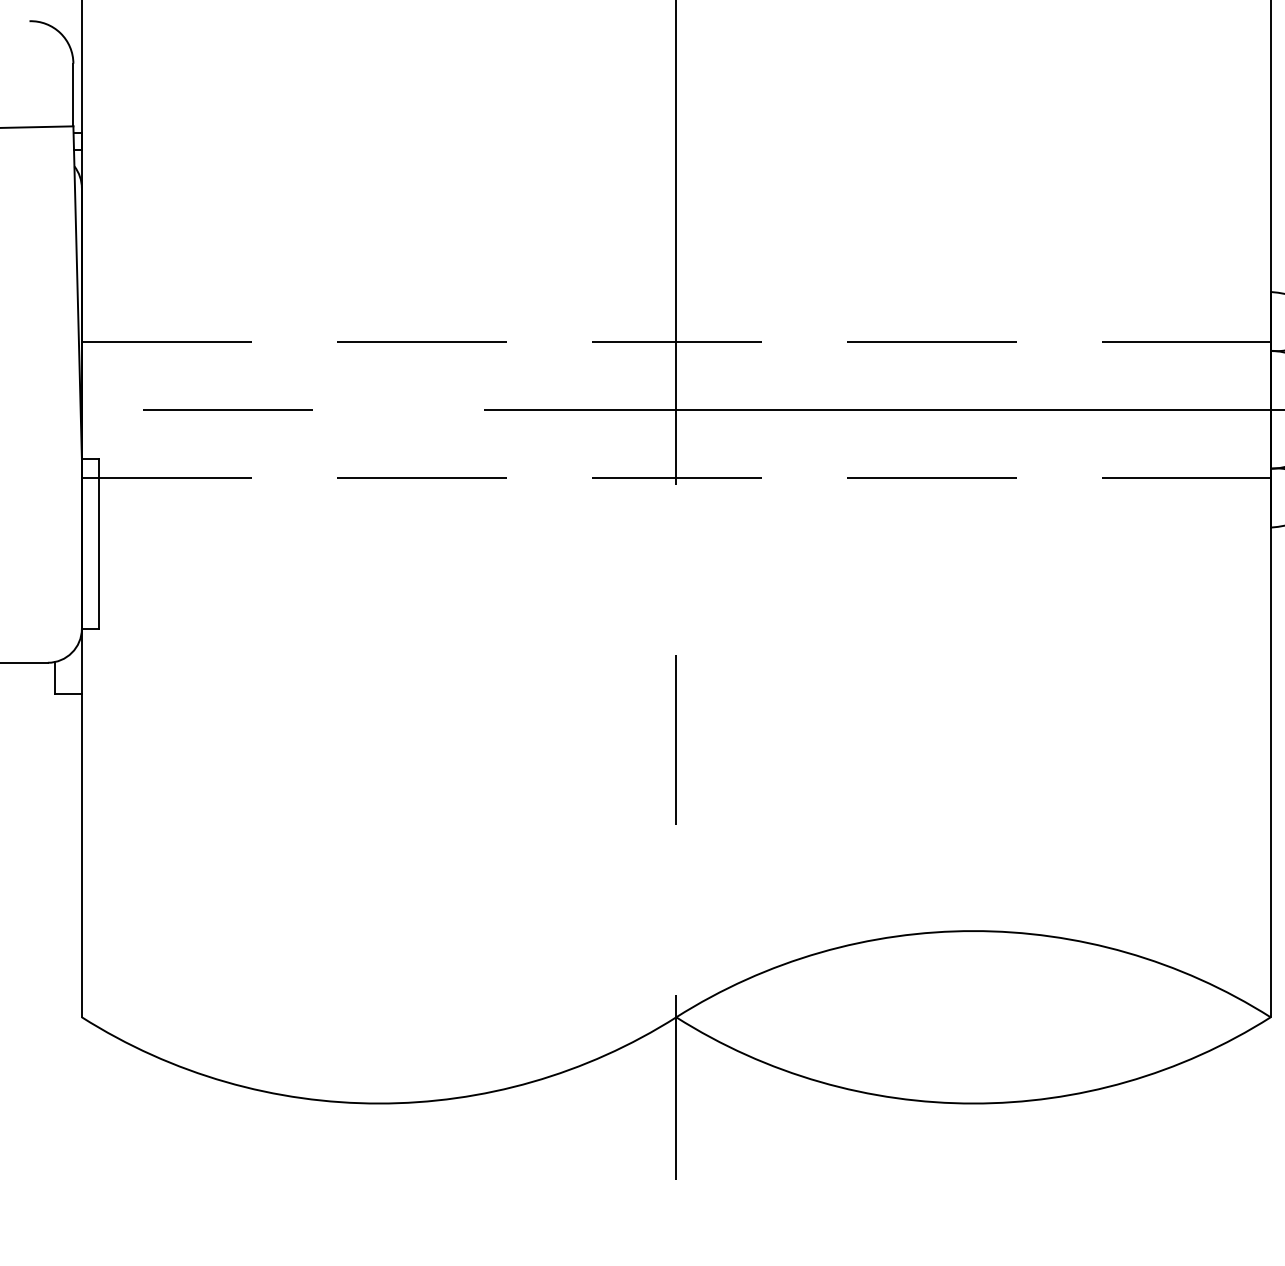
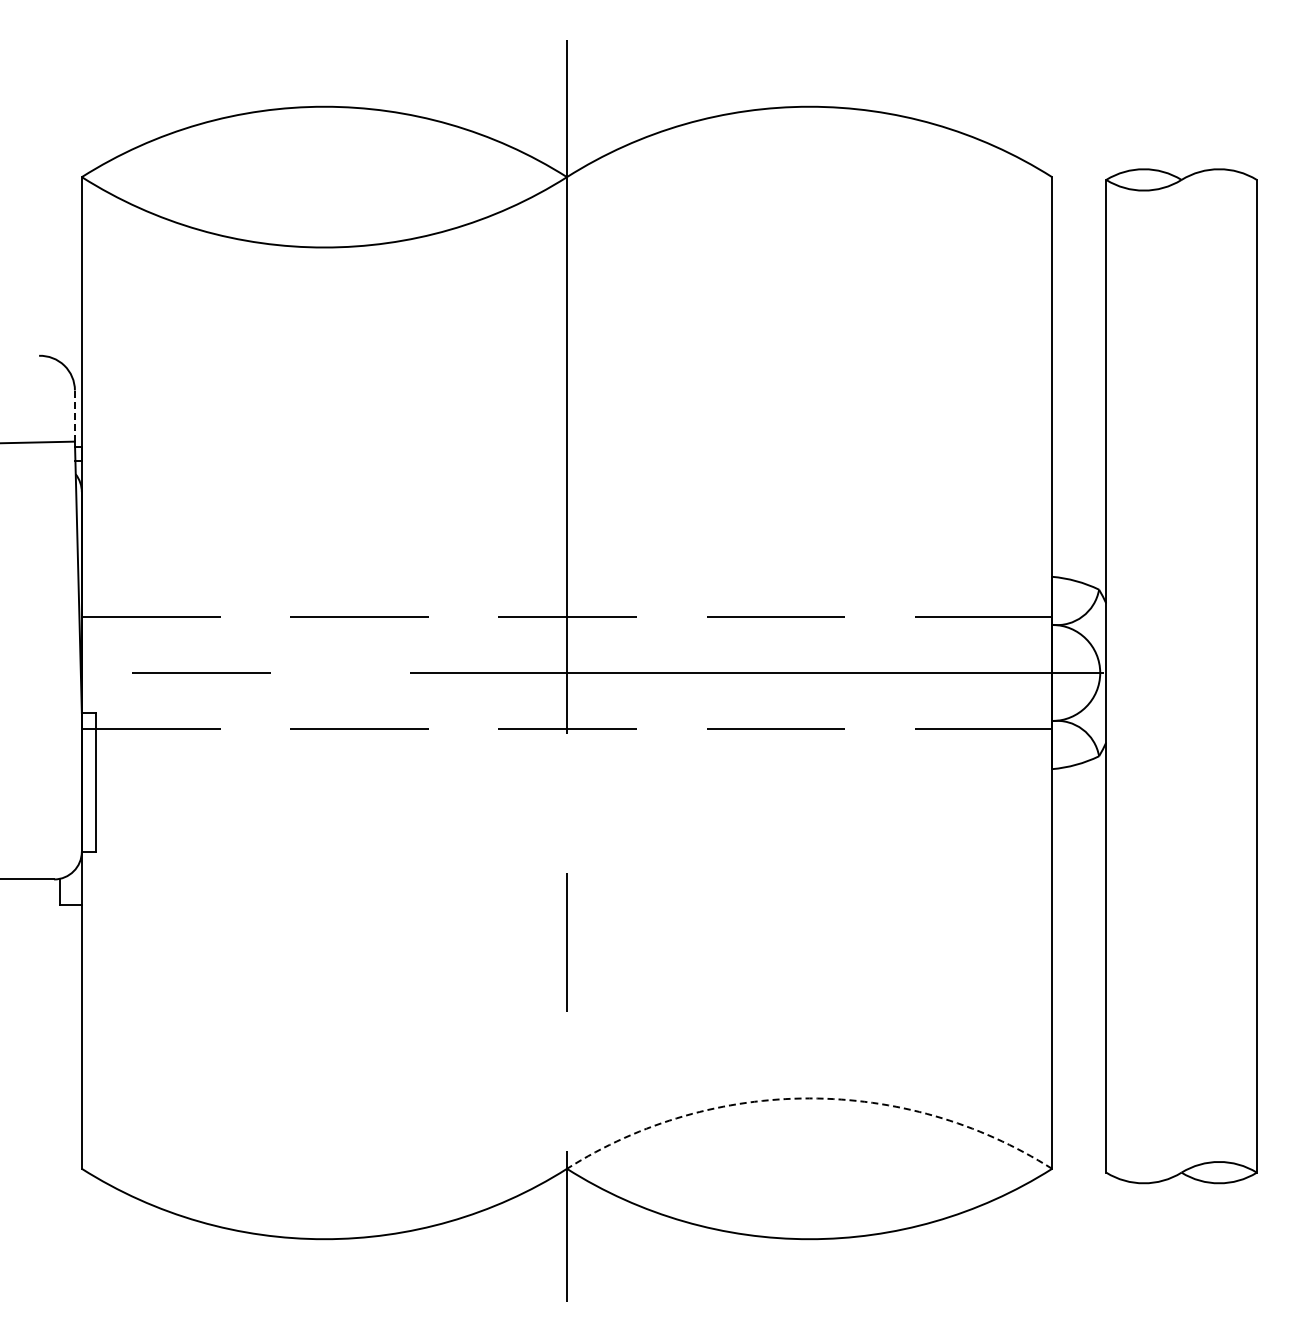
line: (72, 95) -> (74, 416), solid -> dashed
arc: (973, 931) -> (809, 1098), solid -> dashed

